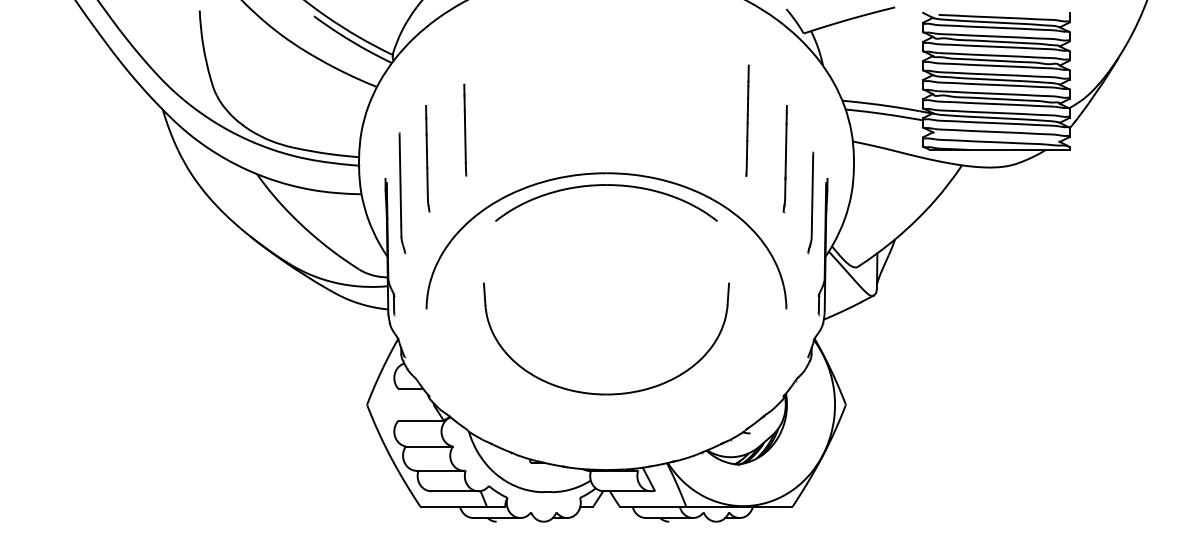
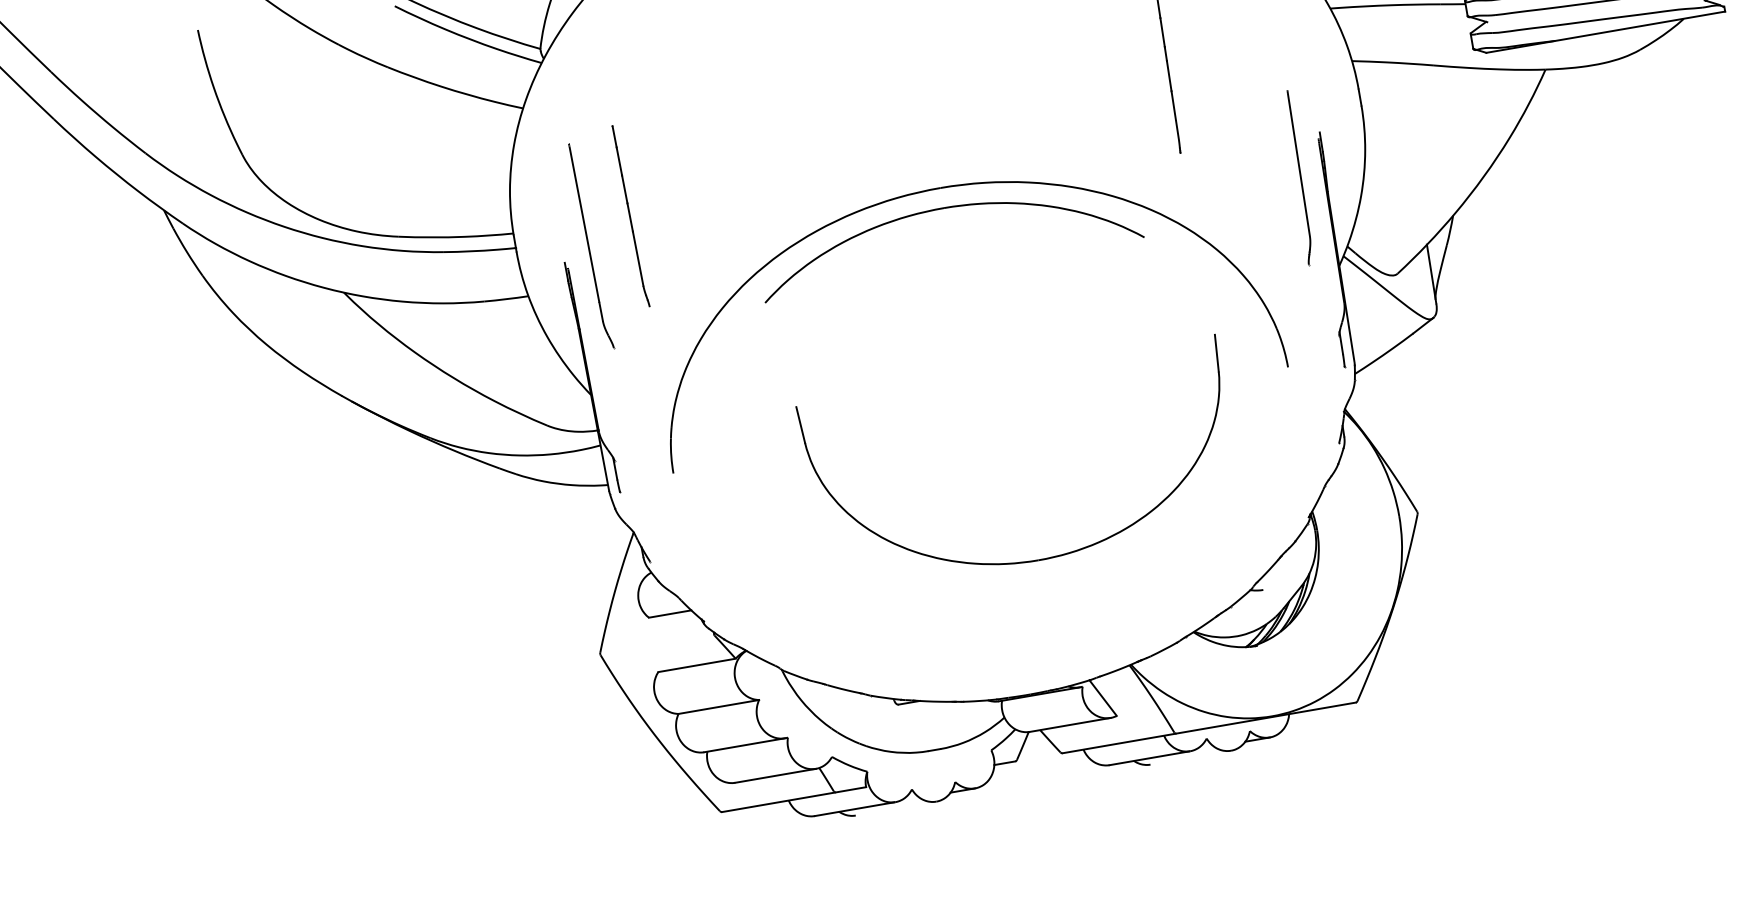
line: (465, 129) -> (686, 154), removed
part: (784, 159) -> (1240, 111), removed
part: (402, 193) -> (591, 246), moved
part: (606, 393) -> (1038, 558), moved

